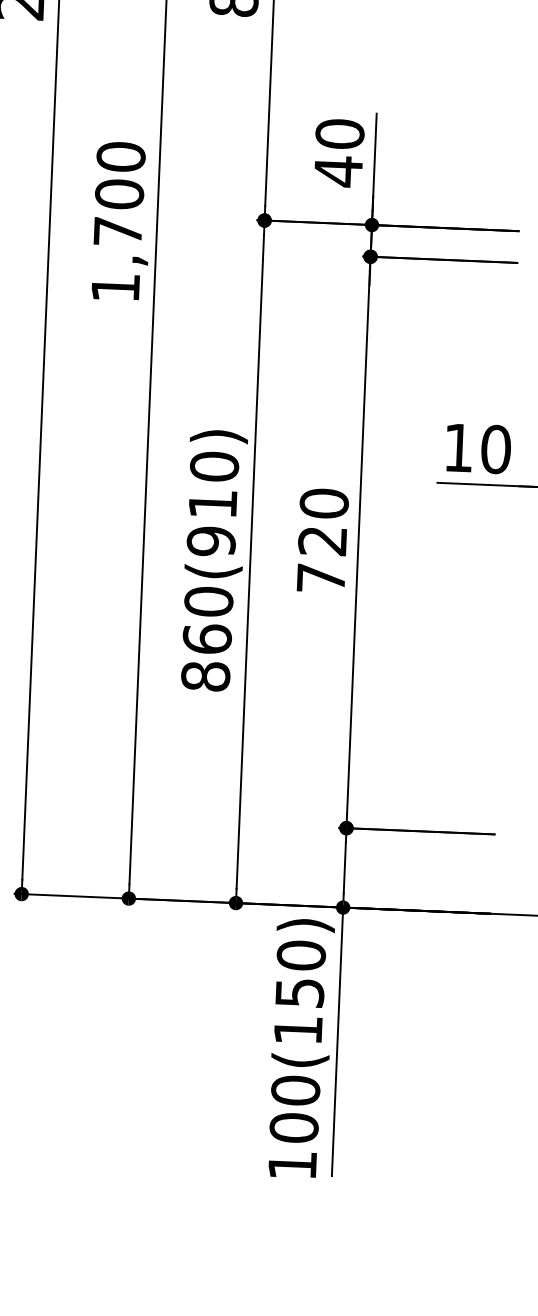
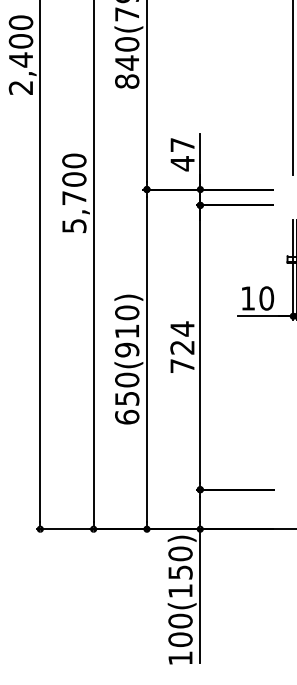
text: (339, 132) -> (182, 144), 40 -> 47
text: (115, 288) -> (74, 226), 1,700 -> 5,700
text: (324, 502) -> (182, 328), 720 -> 724
text: (207, 656) -> (127, 407), 860(910) -> 650(910)

